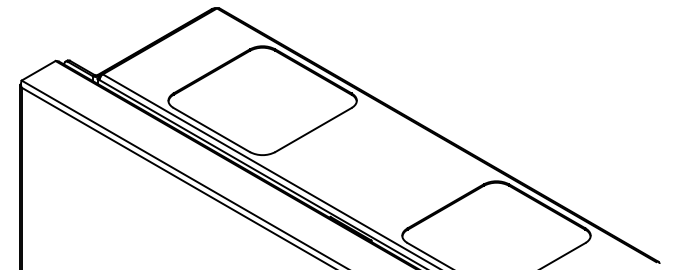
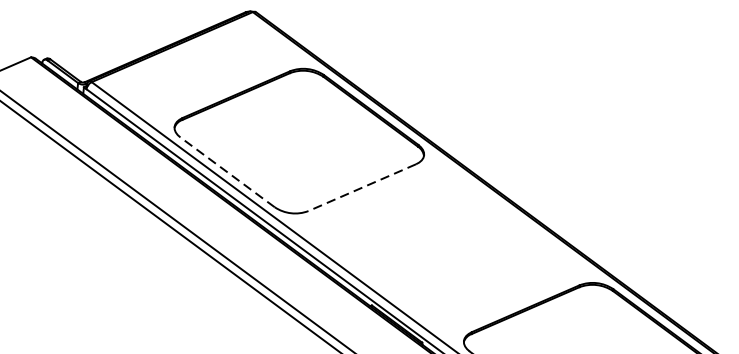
line: (211, 129) -> (227, 171), solid -> dashed
line: (313, 130) -> (362, 188), solid -> dashed

